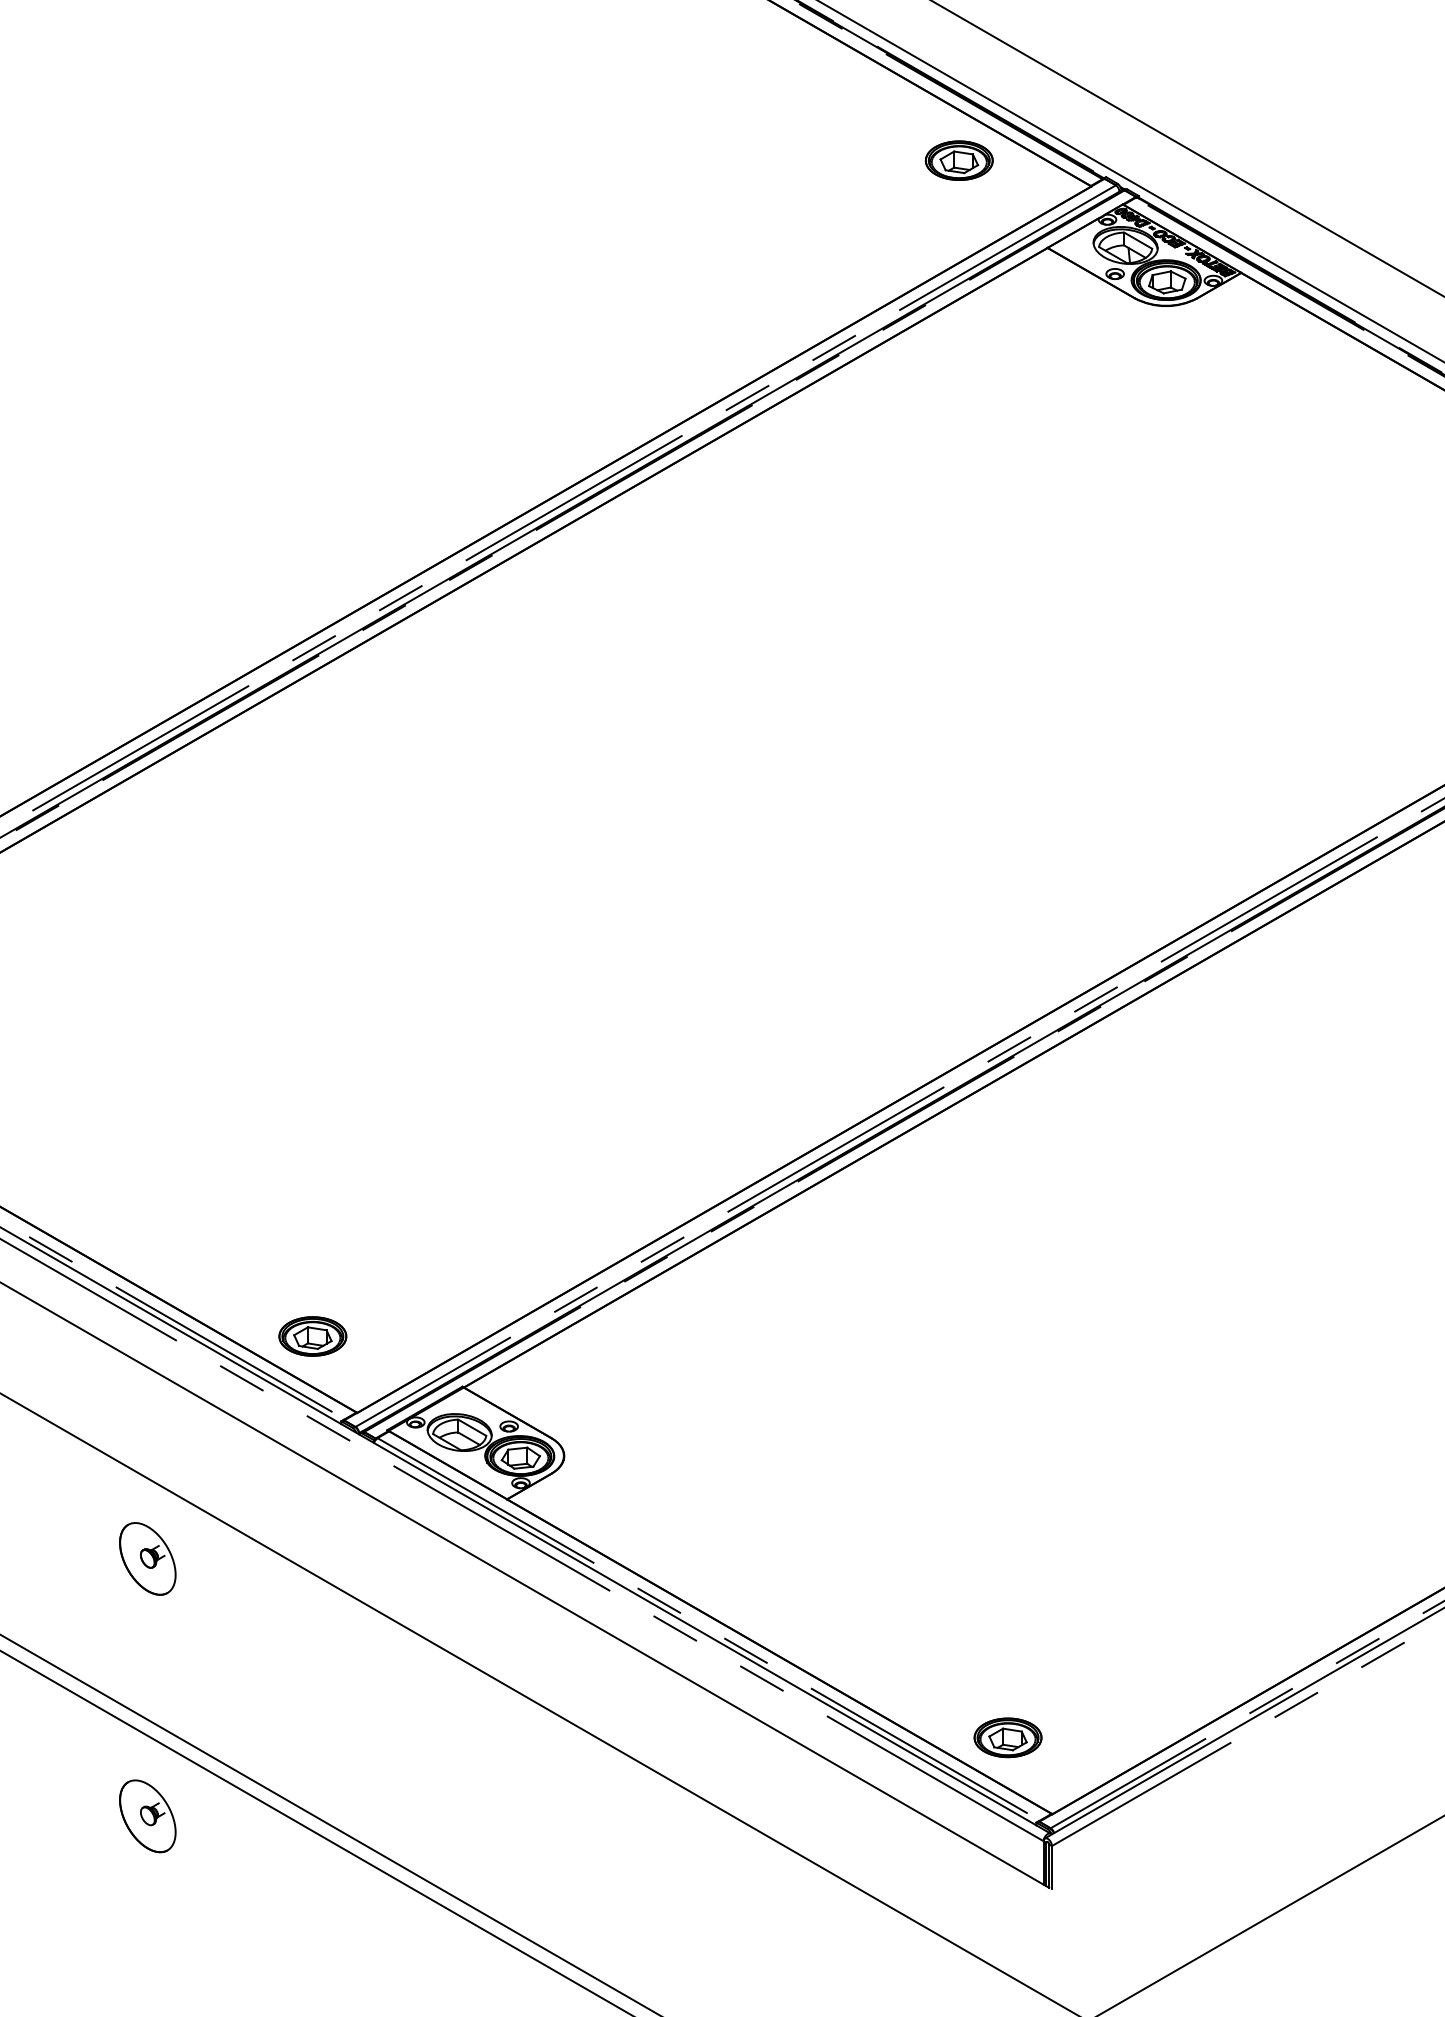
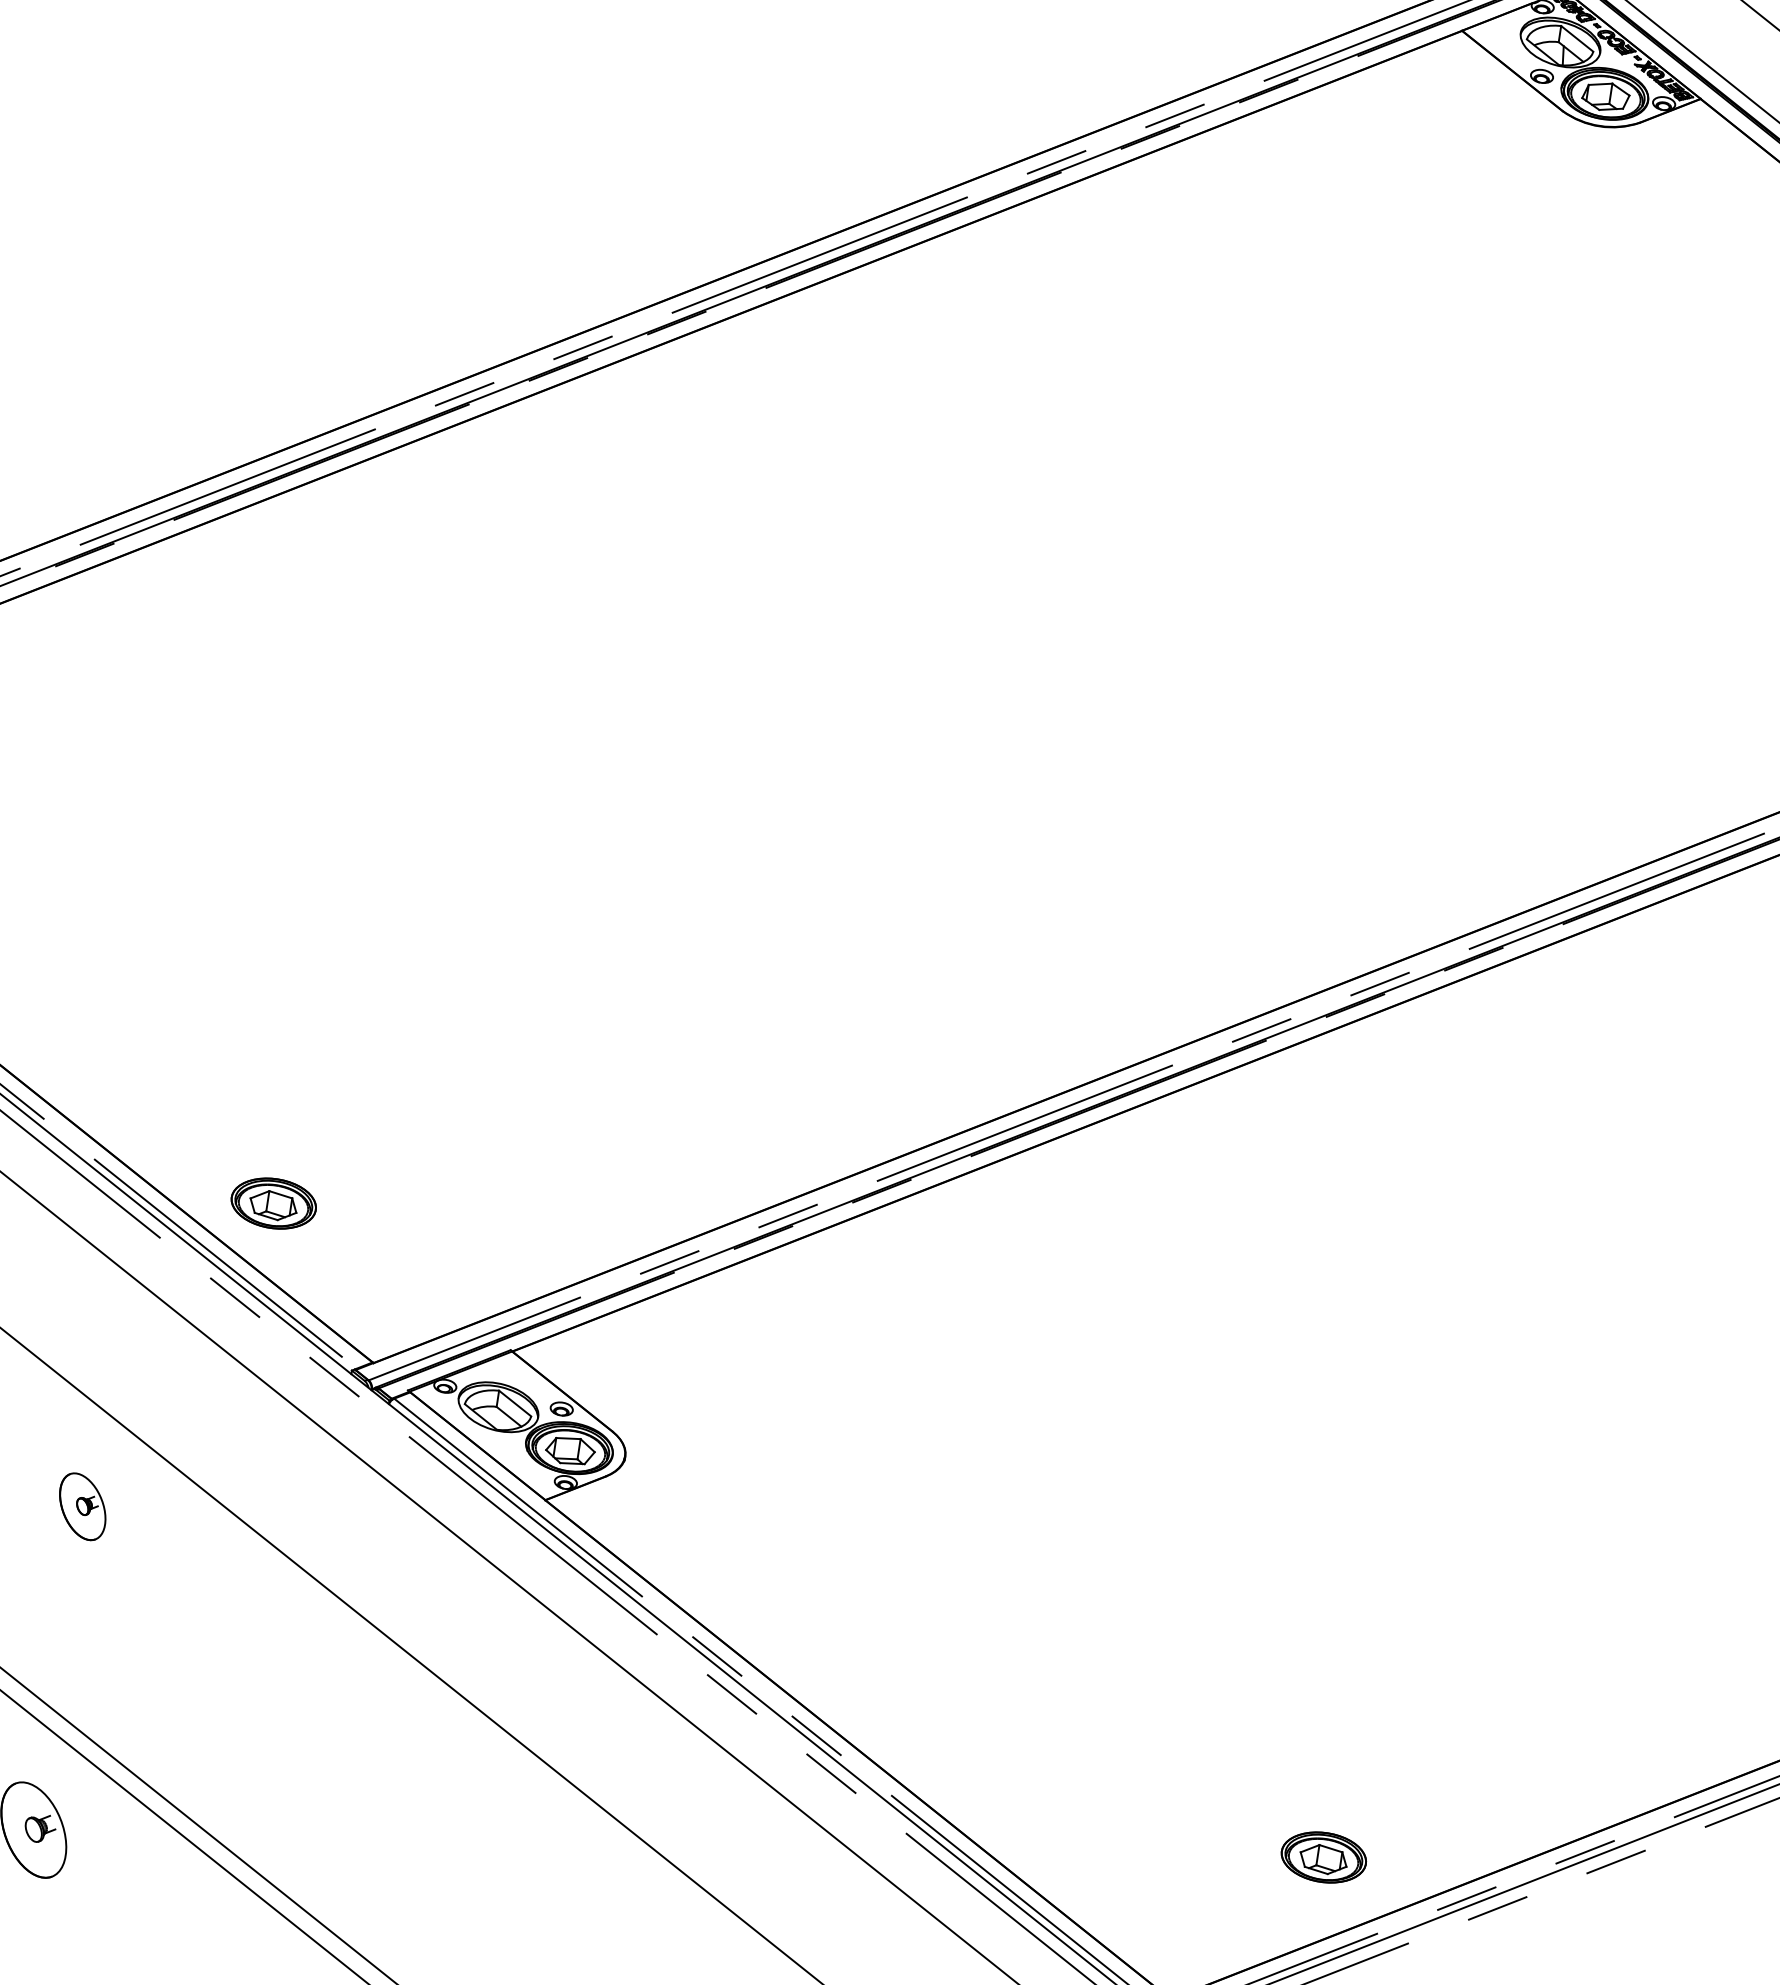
part: (312, 1336) -> (273, 1203), moved
part: (147, 1558) -> (82, 1506), size x0.7
part: (1007, 1737) -> (1323, 1856), moved

